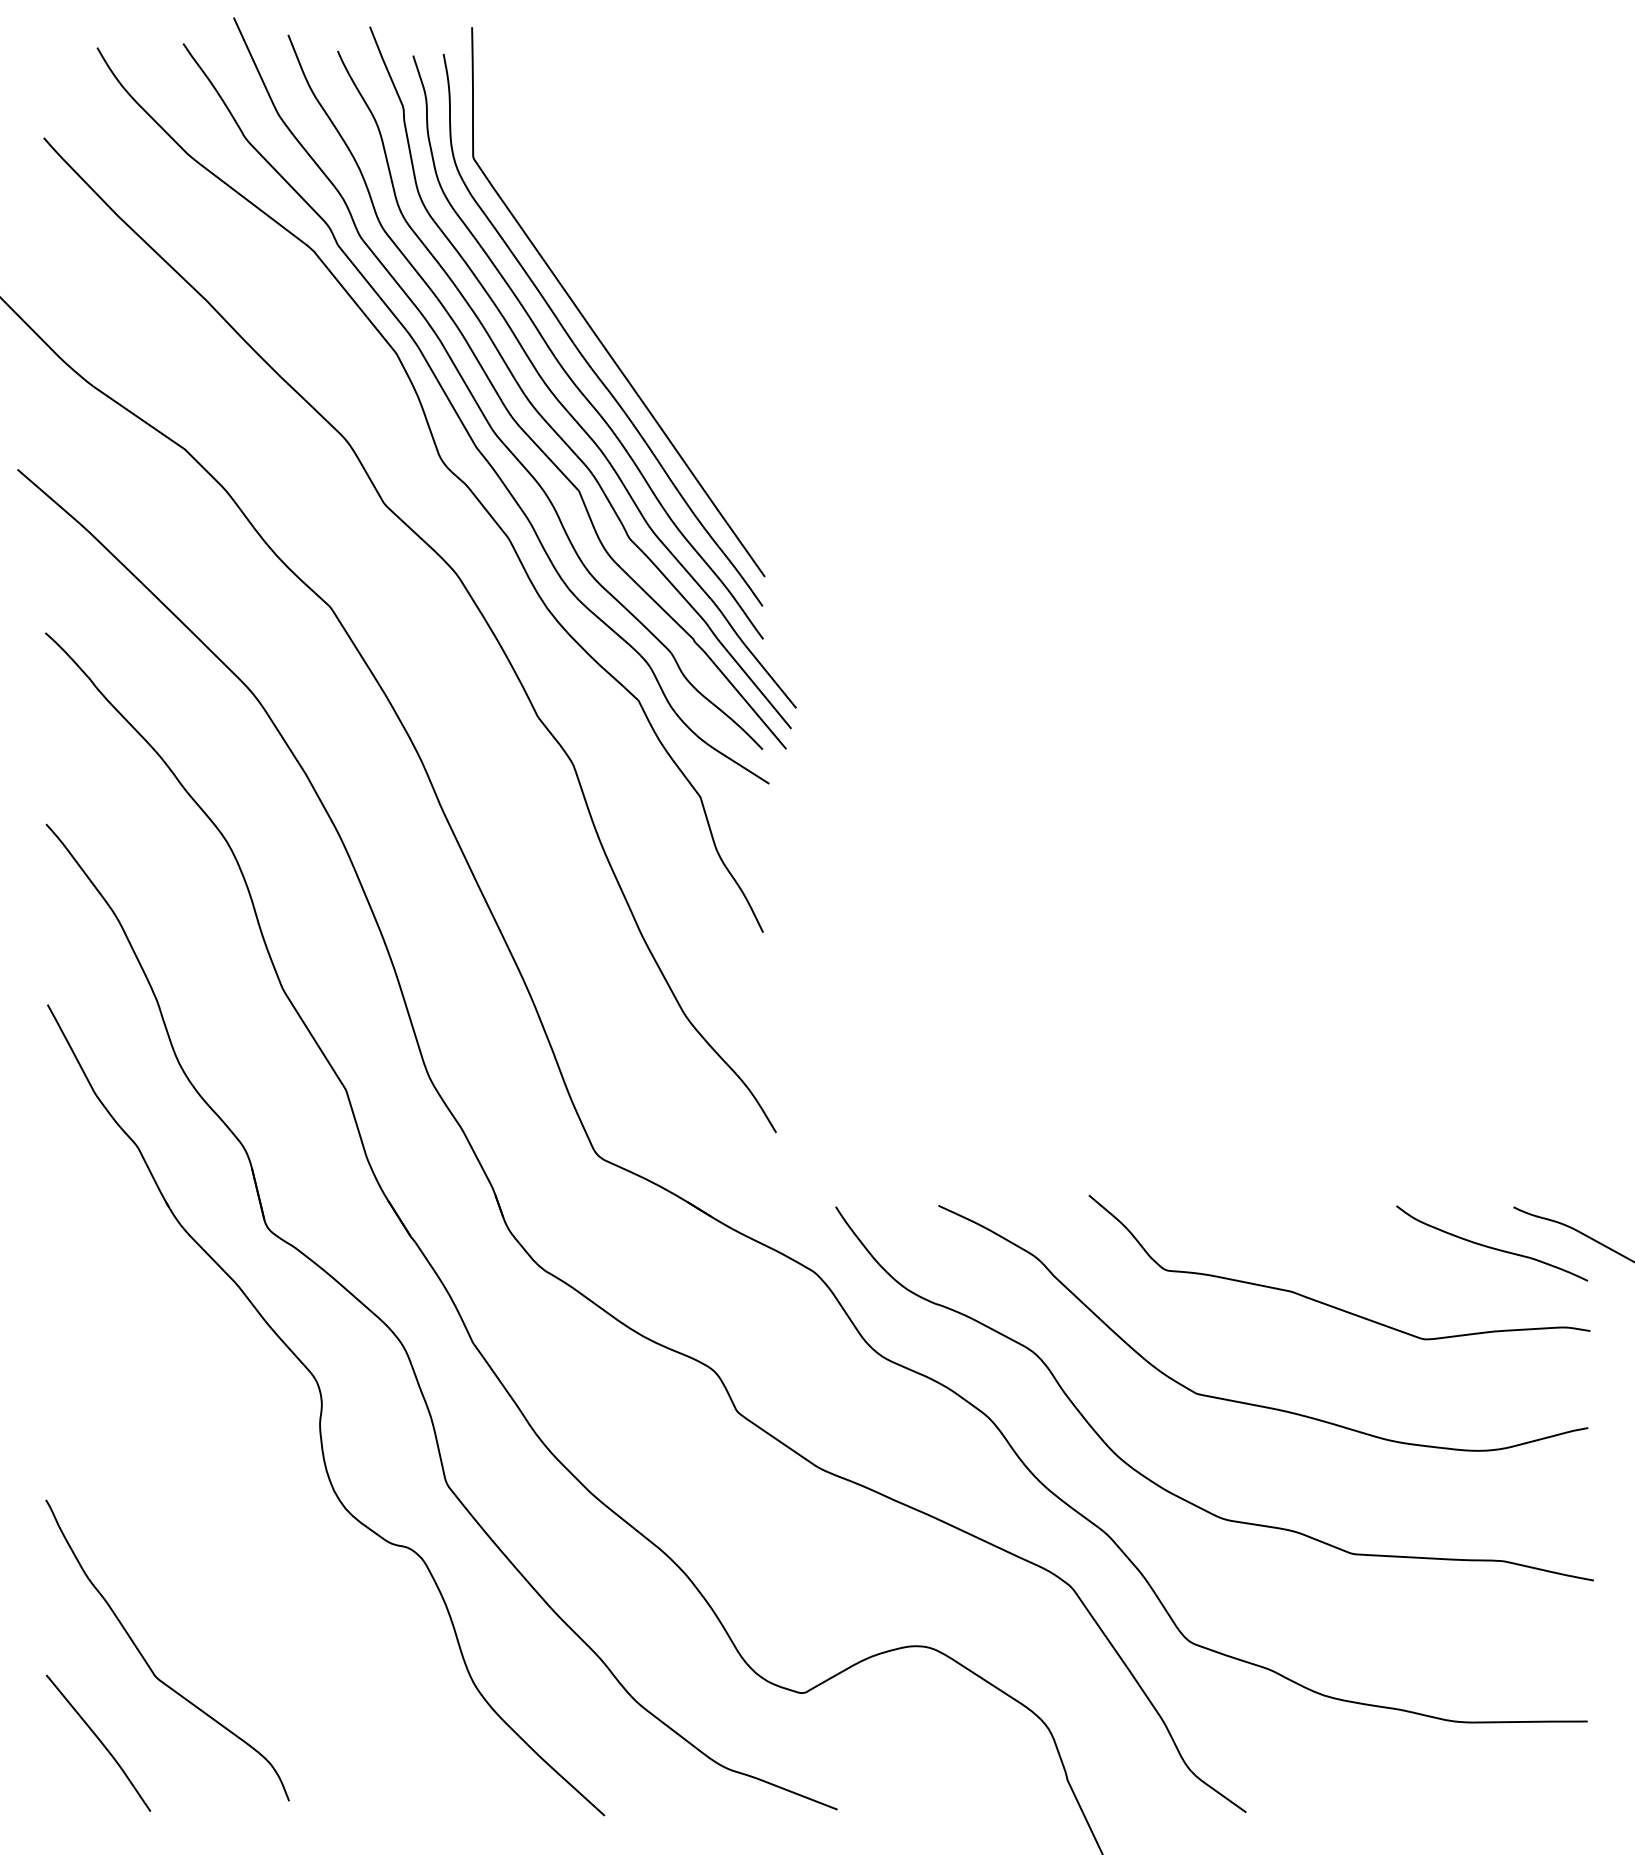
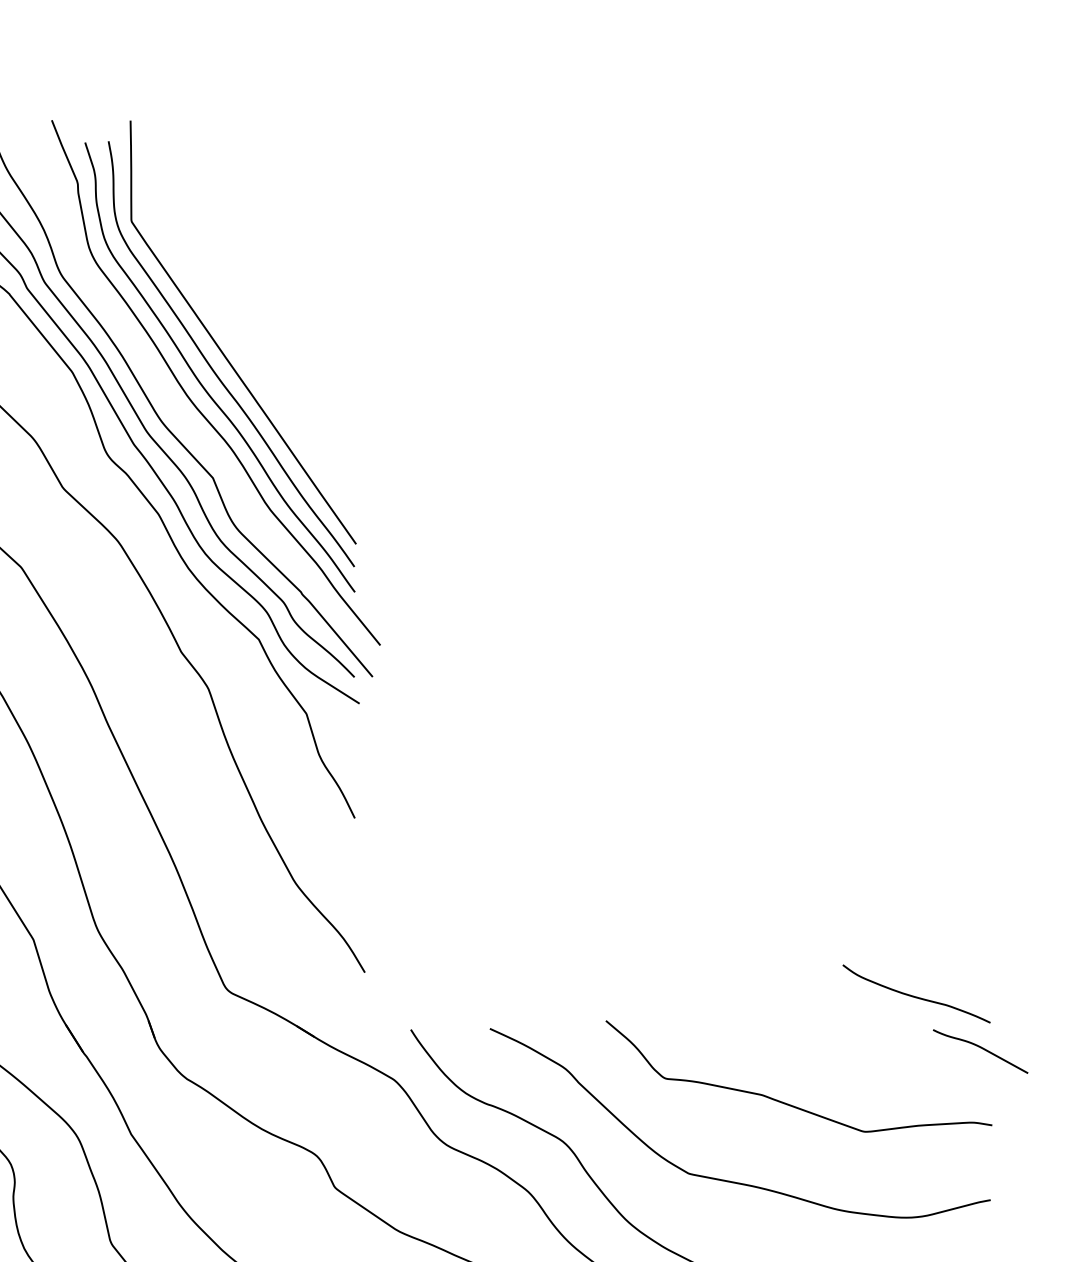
curve: (536, 408) -> (180, 414), removed
curve: (1490, 1246) -> (915, 996), moved

